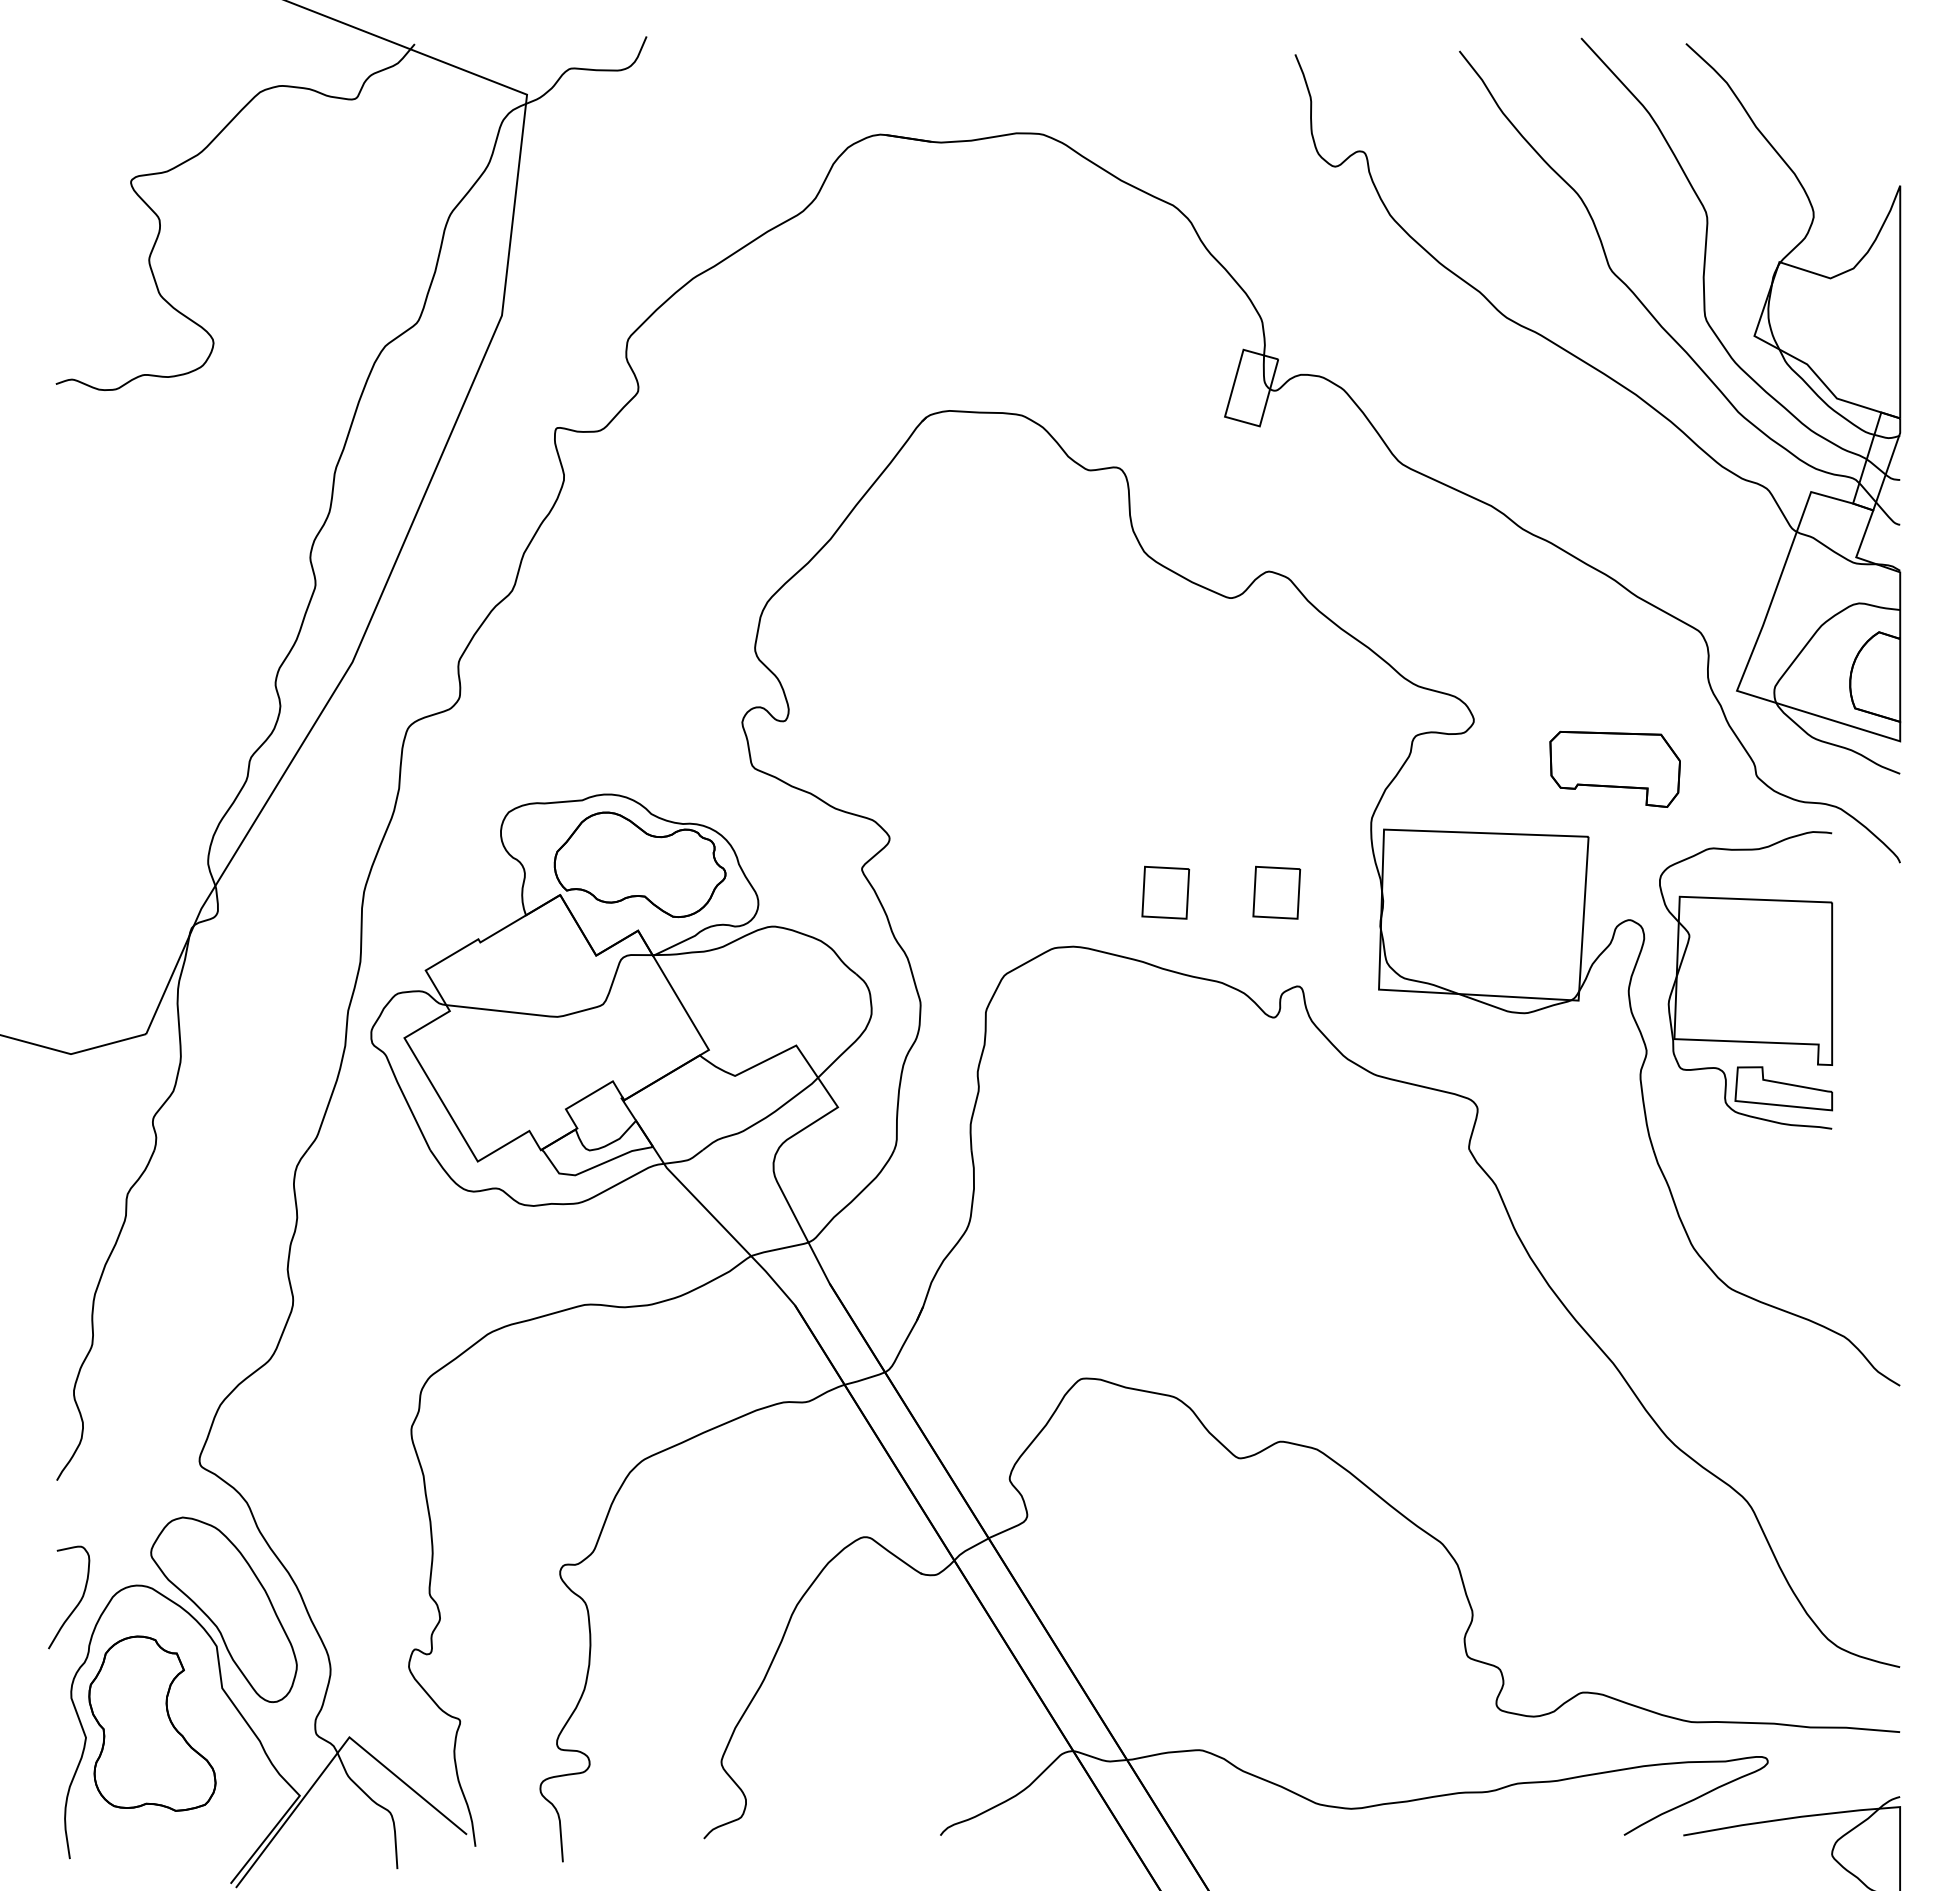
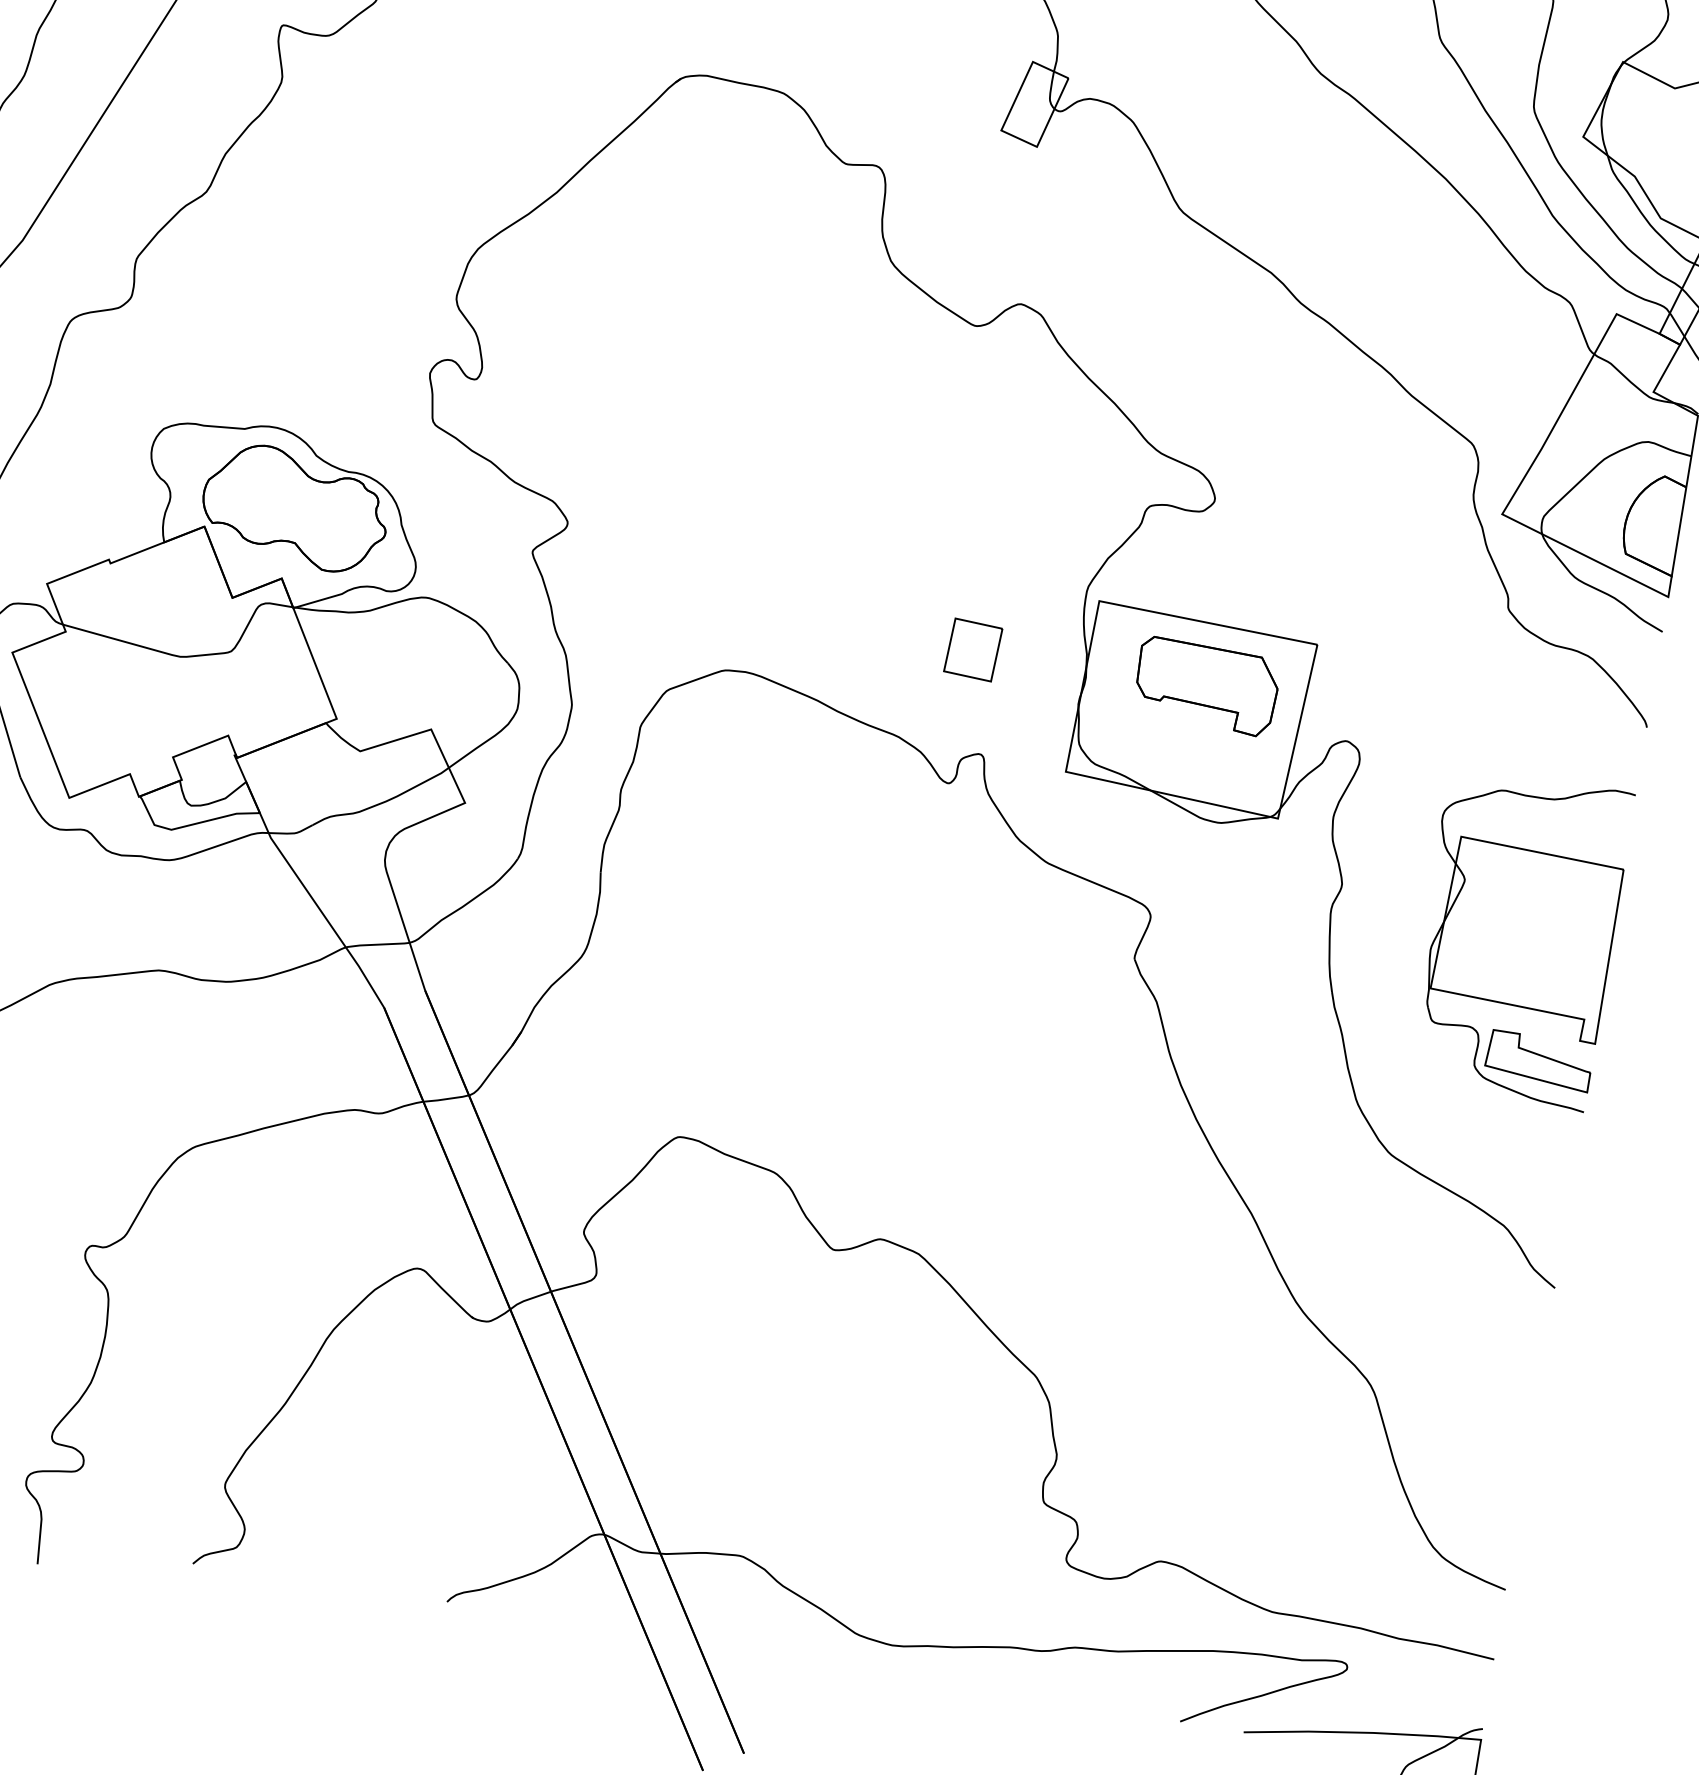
part: (1614, 769) -> (1205, 686), moved
part: (1165, 892) -> (853, 630), removed
part: (1746, 980) -> (1518, 938), moved

